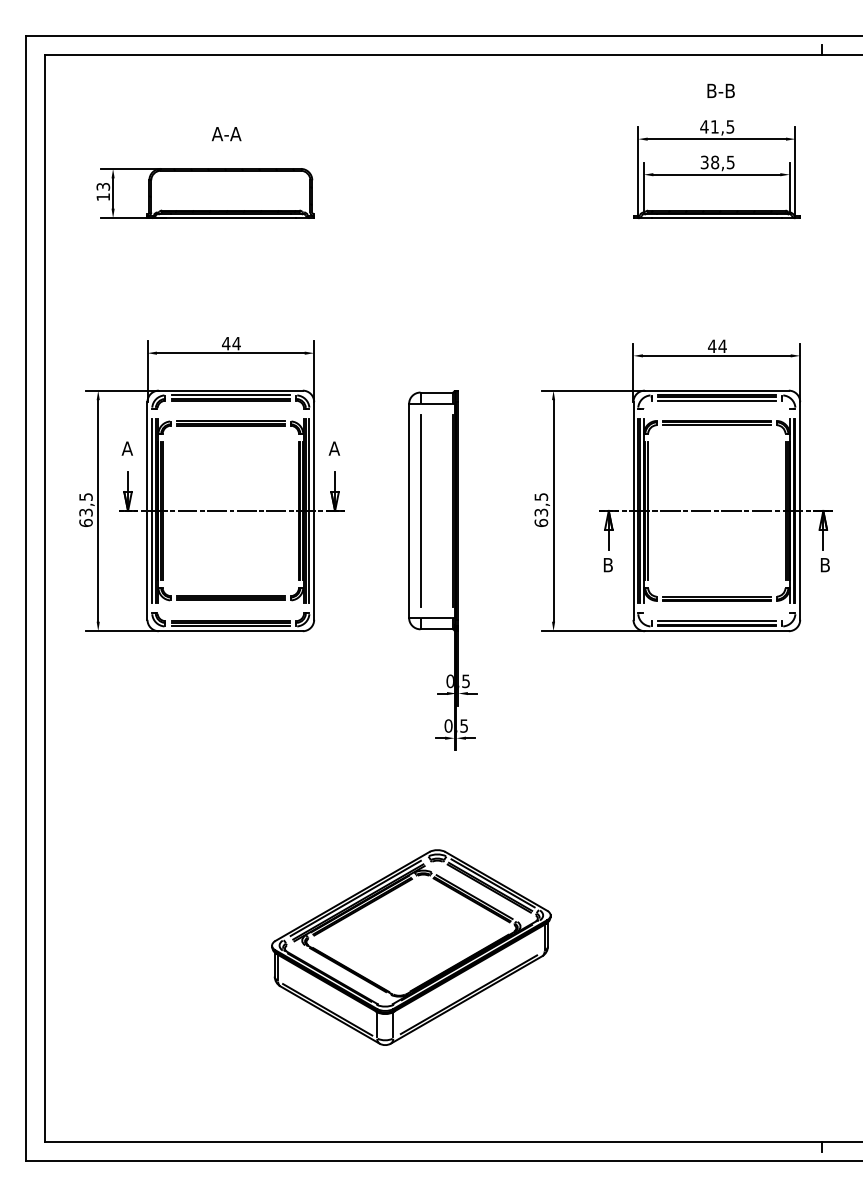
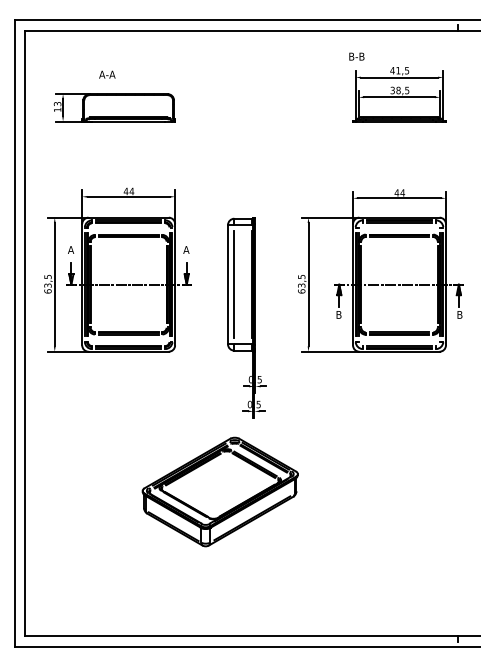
text: (720, 90) -> (356, 56), moved
text: (226, 133) -> (107, 74), moved
part: (409, 946) -> (219, 491), moved

